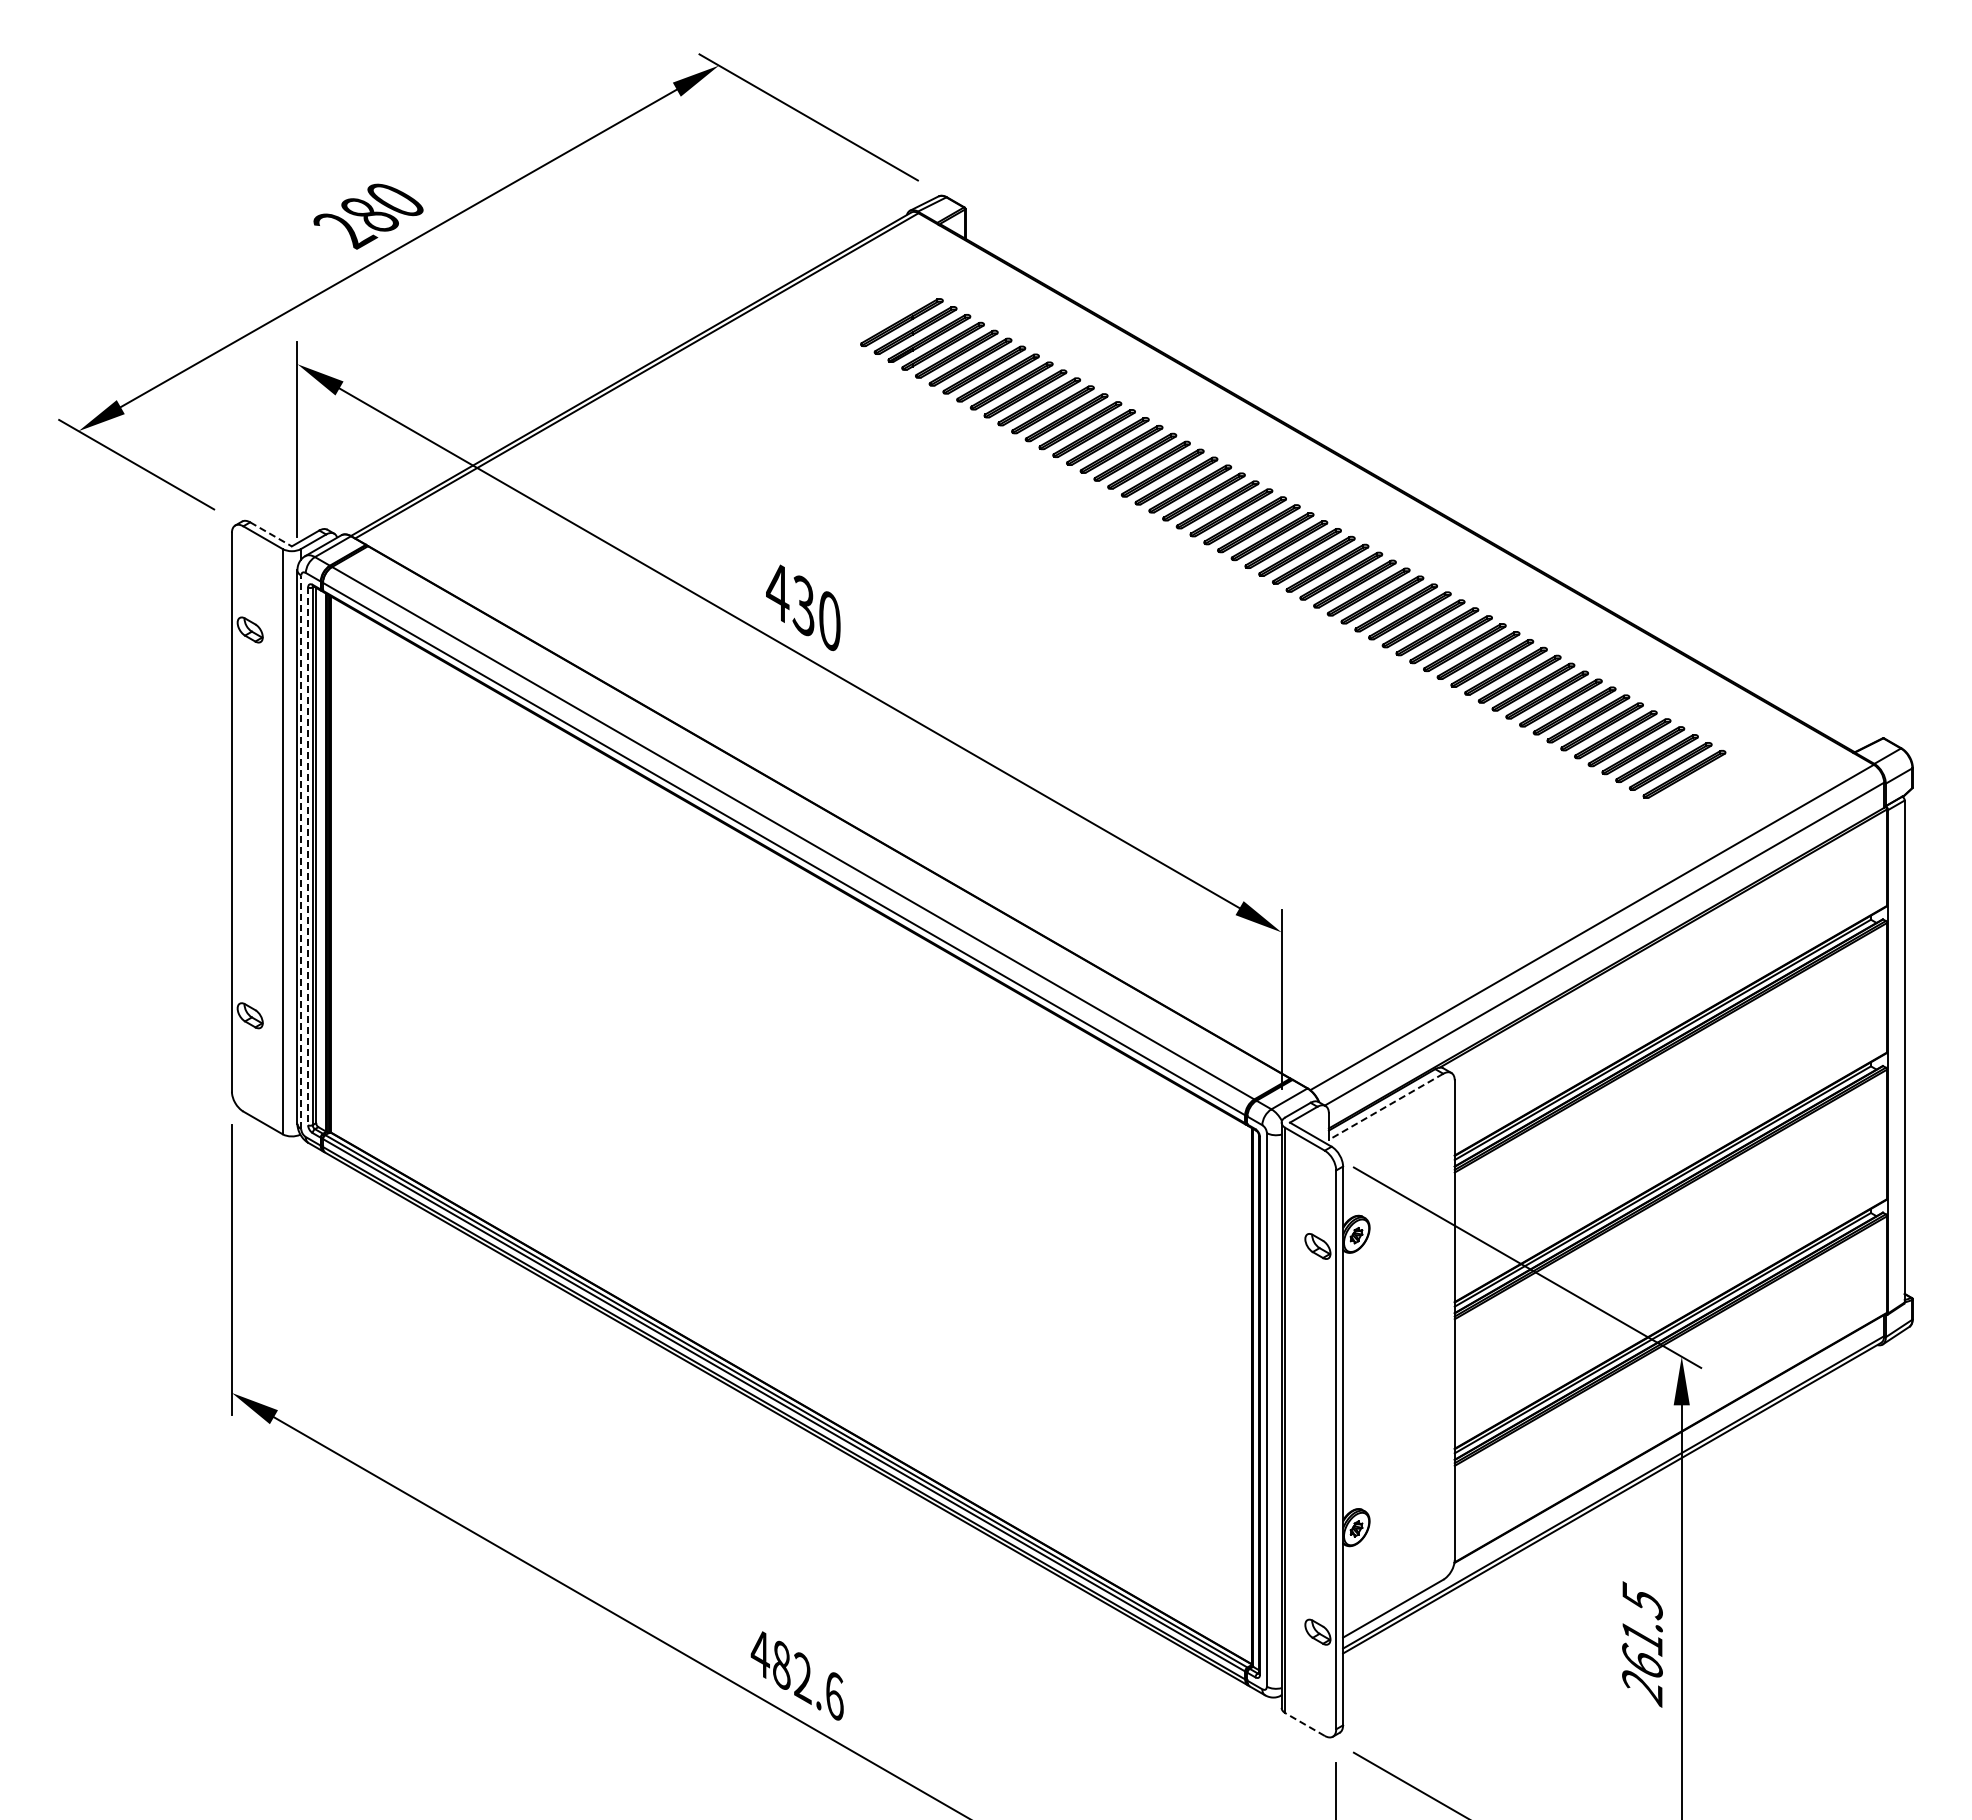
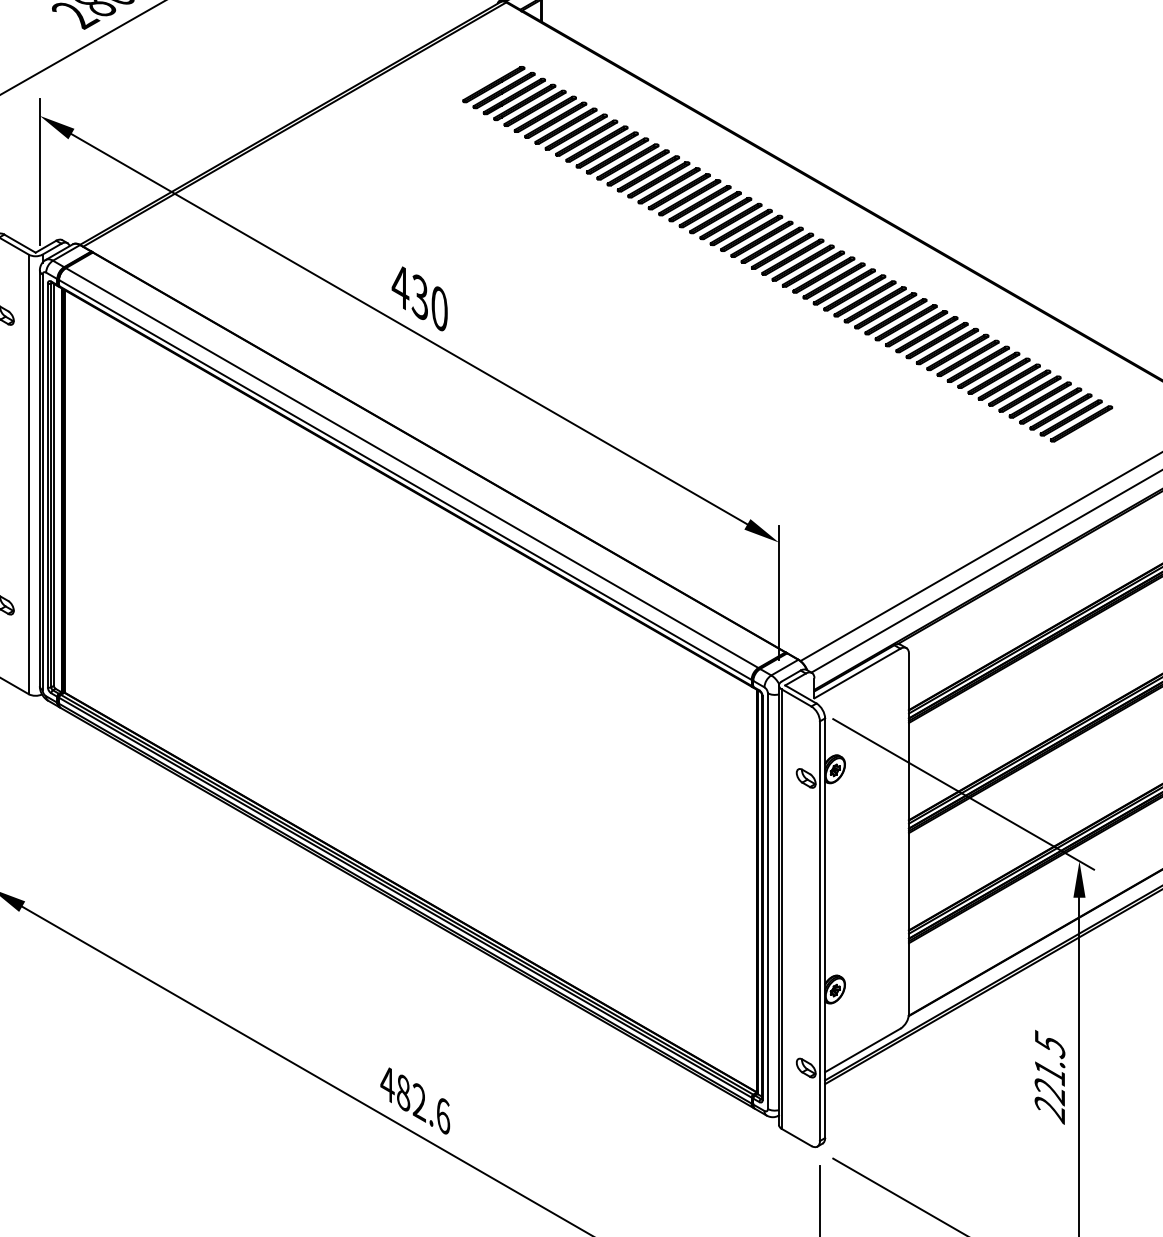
line: (271, 534) -> (20, 243), dashed -> solid
line: (301, 852) -> (42, 482), dashed -> solid
line: (308, 856) -> (48, 485), dashed -> solid
line: (1385, 1107) -> (856, 674), dashed -> solid
text: (1642, 1662) -> (1049, 1090), 261.5 -> 221.5
line: (1305, 1724) -> (796, 1137), dashed -> solid

